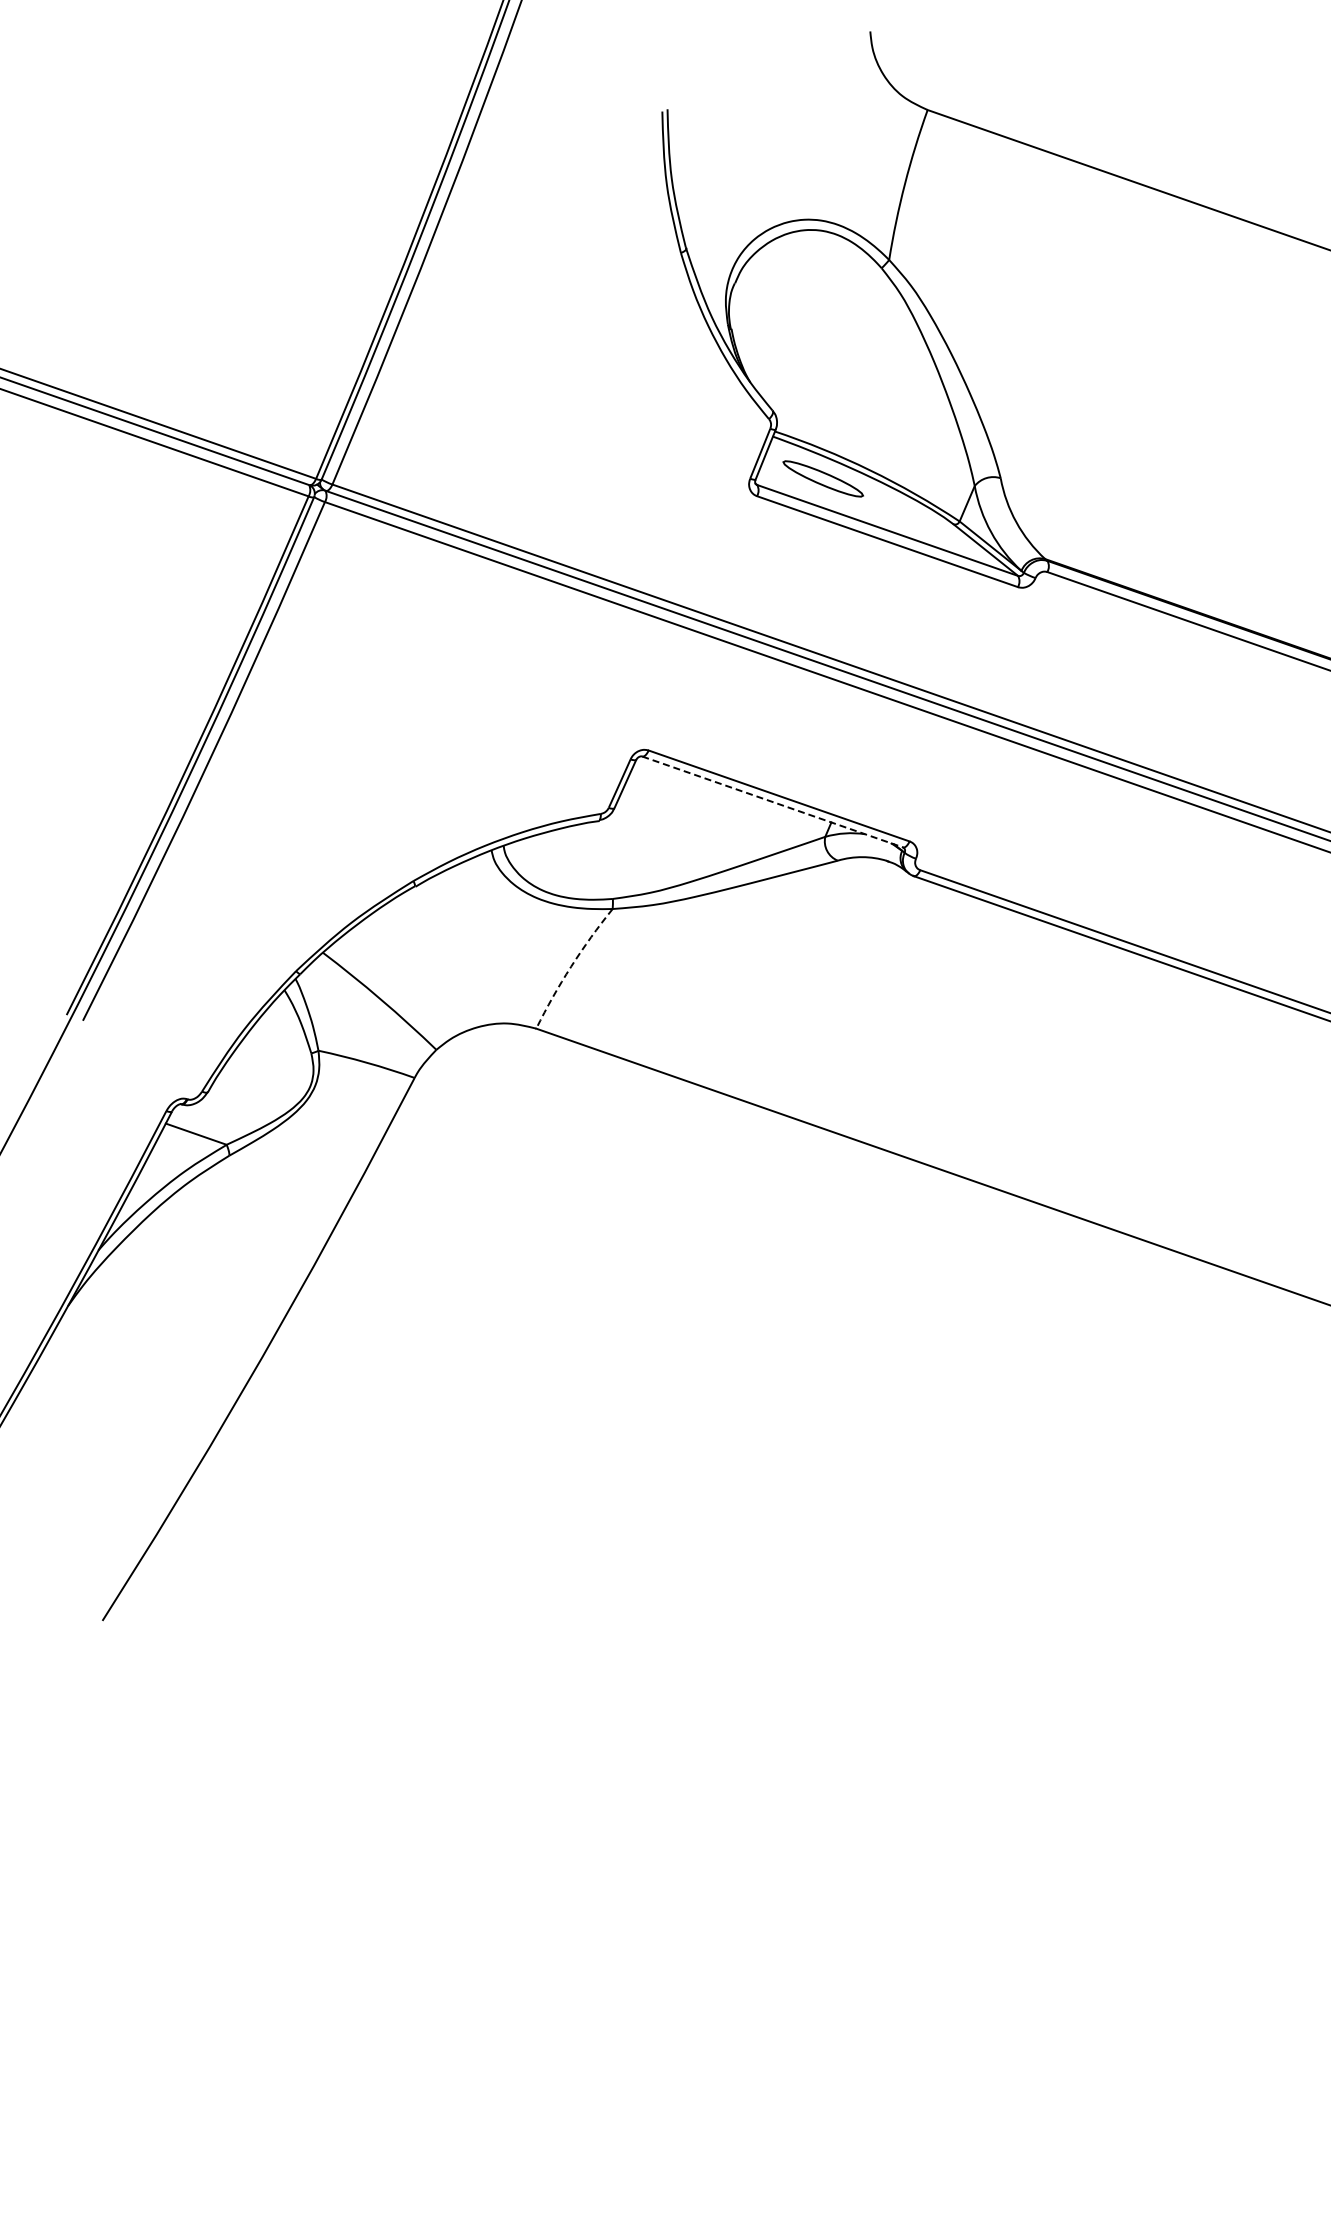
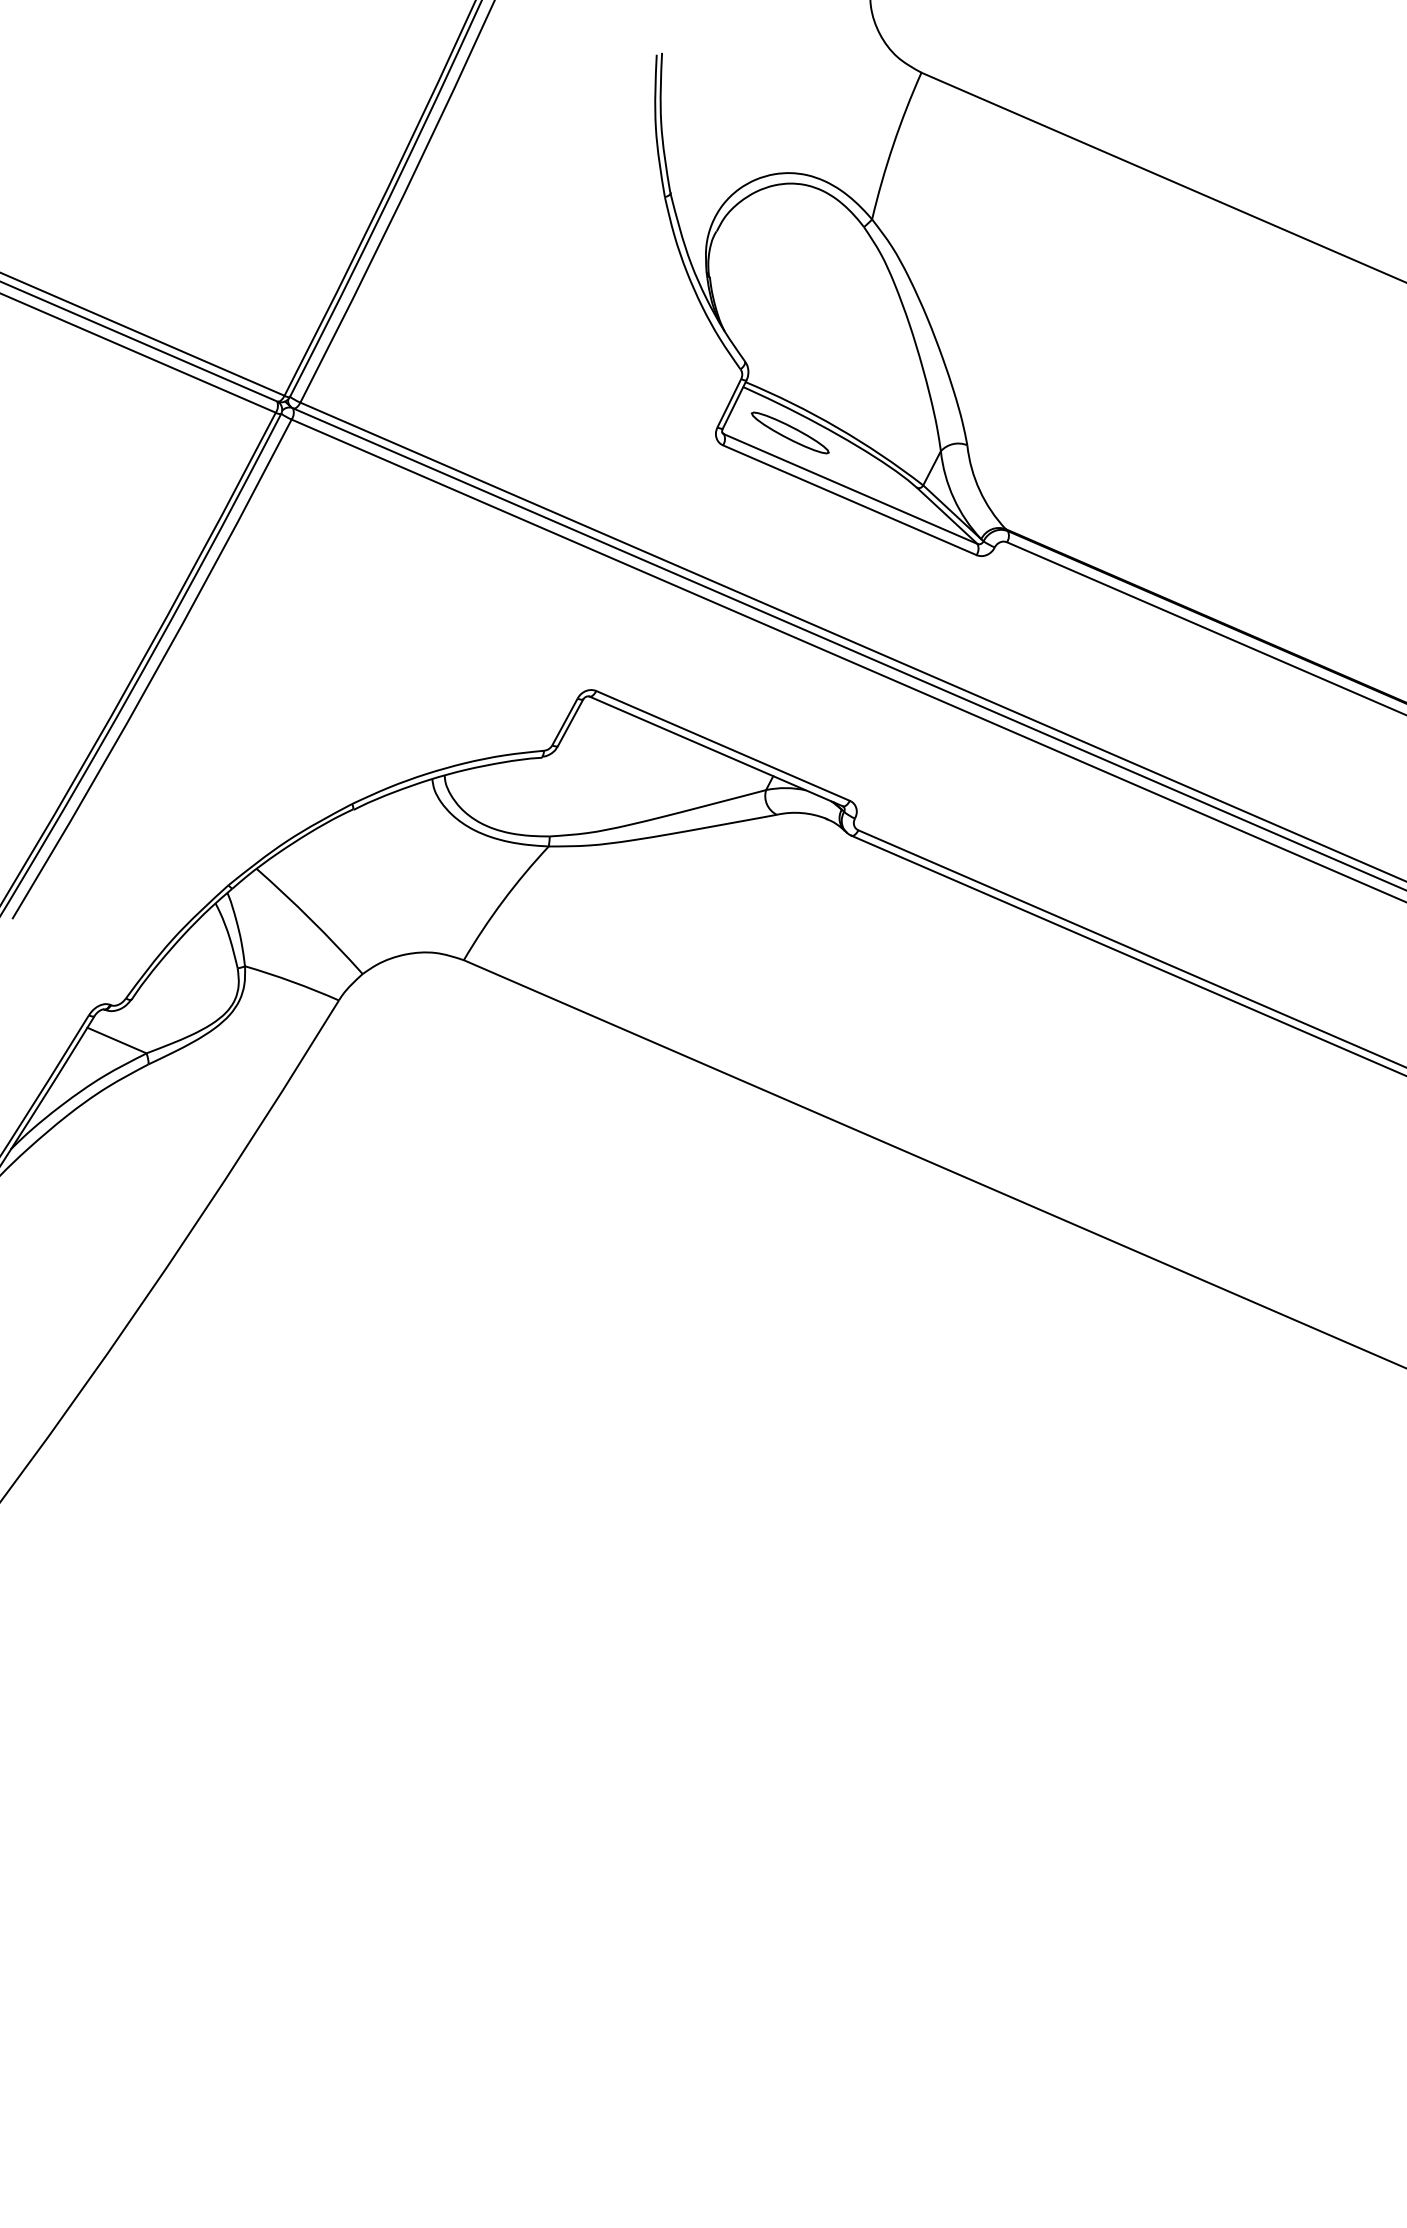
line: (772, 802) -> (716, 751), dashed -> solid
arc: (571, 966) -> (503, 900), dashed -> solid

